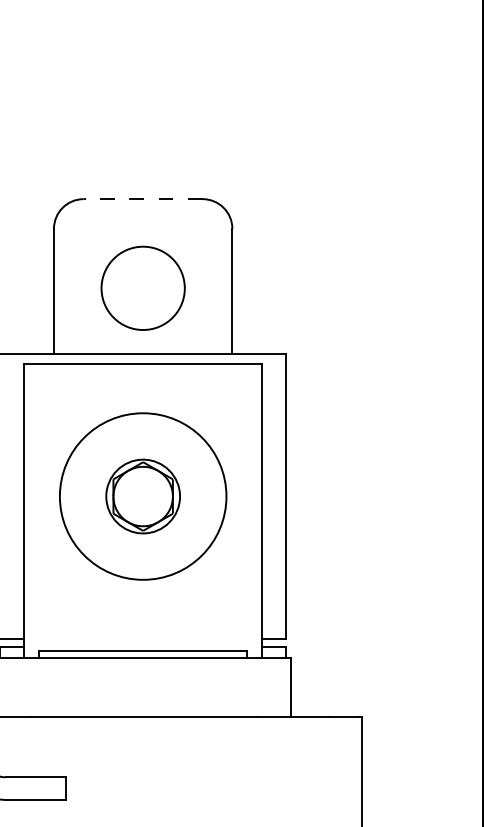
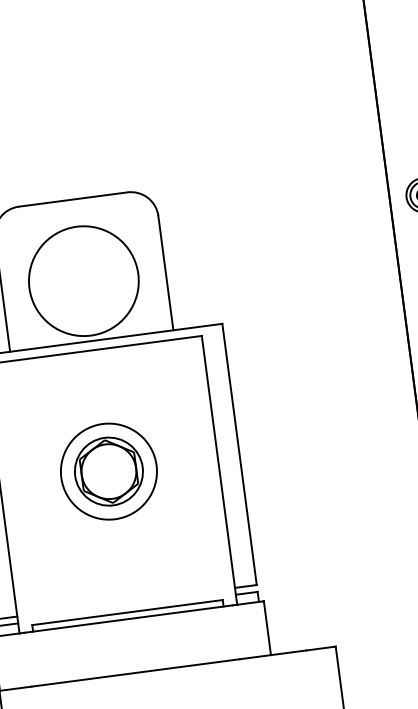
line: (142, 199) -> (72, 199), dashed -> solid
circle: (142, 287) -> (83, 280), size x1.43
circle: (143, 496) -> (109, 471), size x0.62

